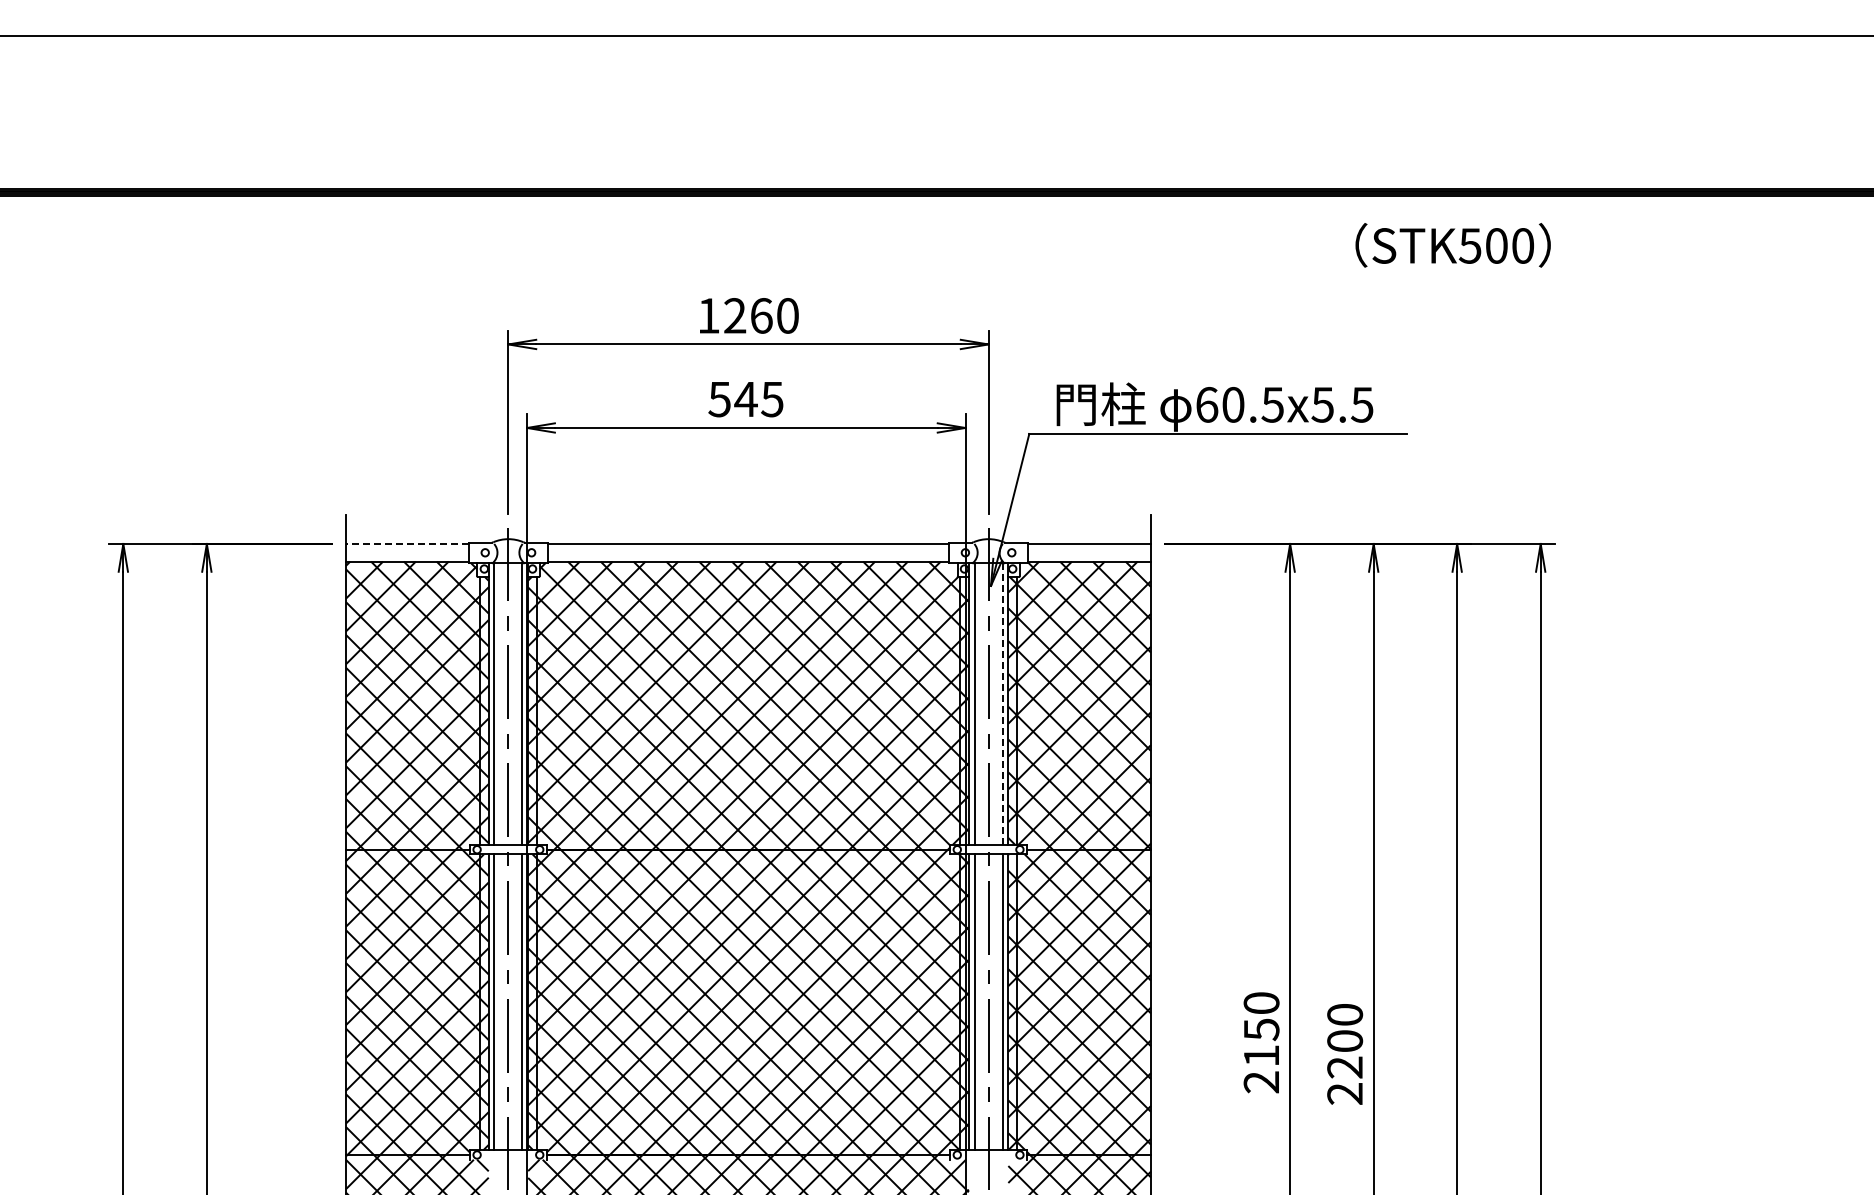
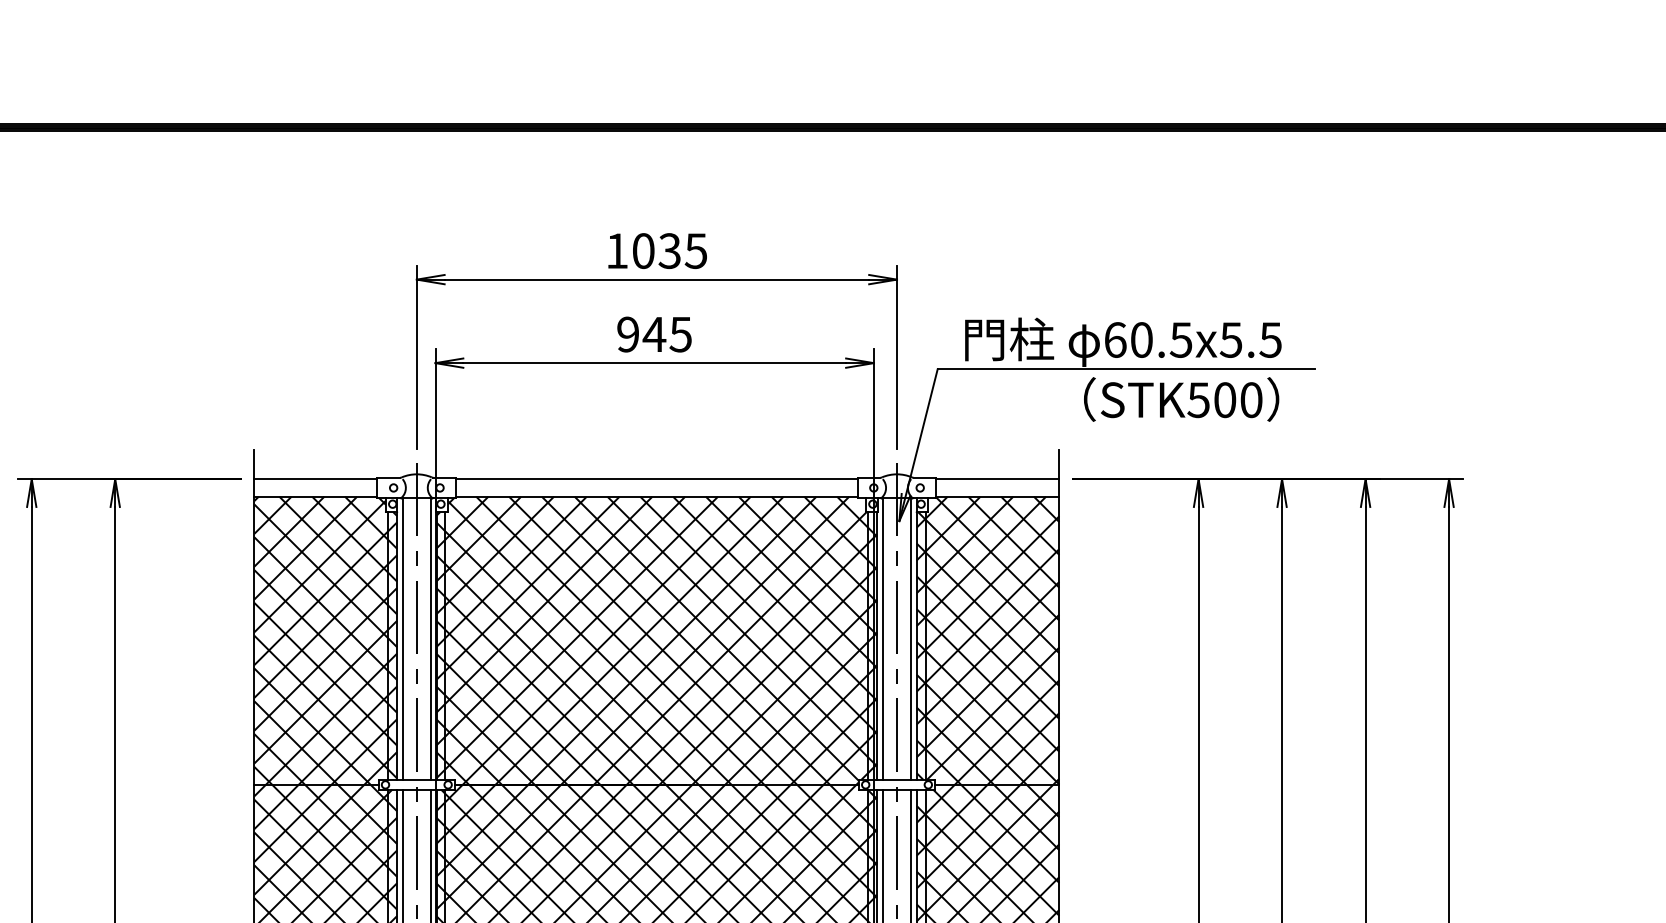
text: (1452, 245) -> (1180, 399), moved
text: (761, 315) -> (669, 250), 1260 -> 1035
text: (719, 399) -> (627, 334), 545 -> 945
line: (407, 543) -> (315, 478), dashed -> solid
line: (1002, 704) -> (910, 639), dashed -> solid

